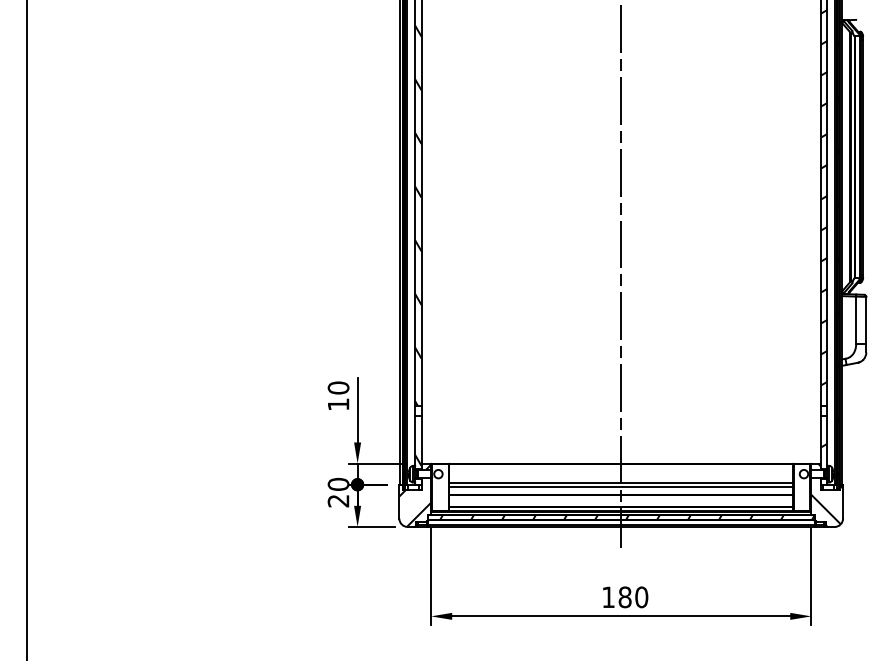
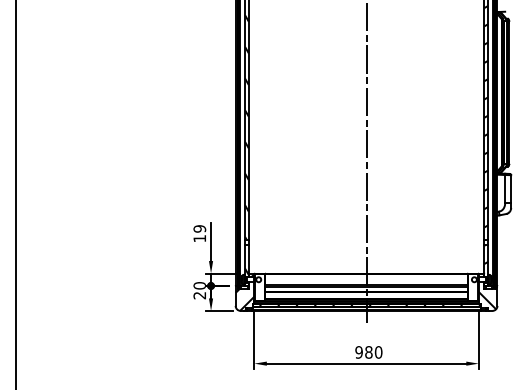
text: (338, 387) -> (199, 228), 10 -> 19
text: (607, 597) -> (358, 352), 180 -> 980

